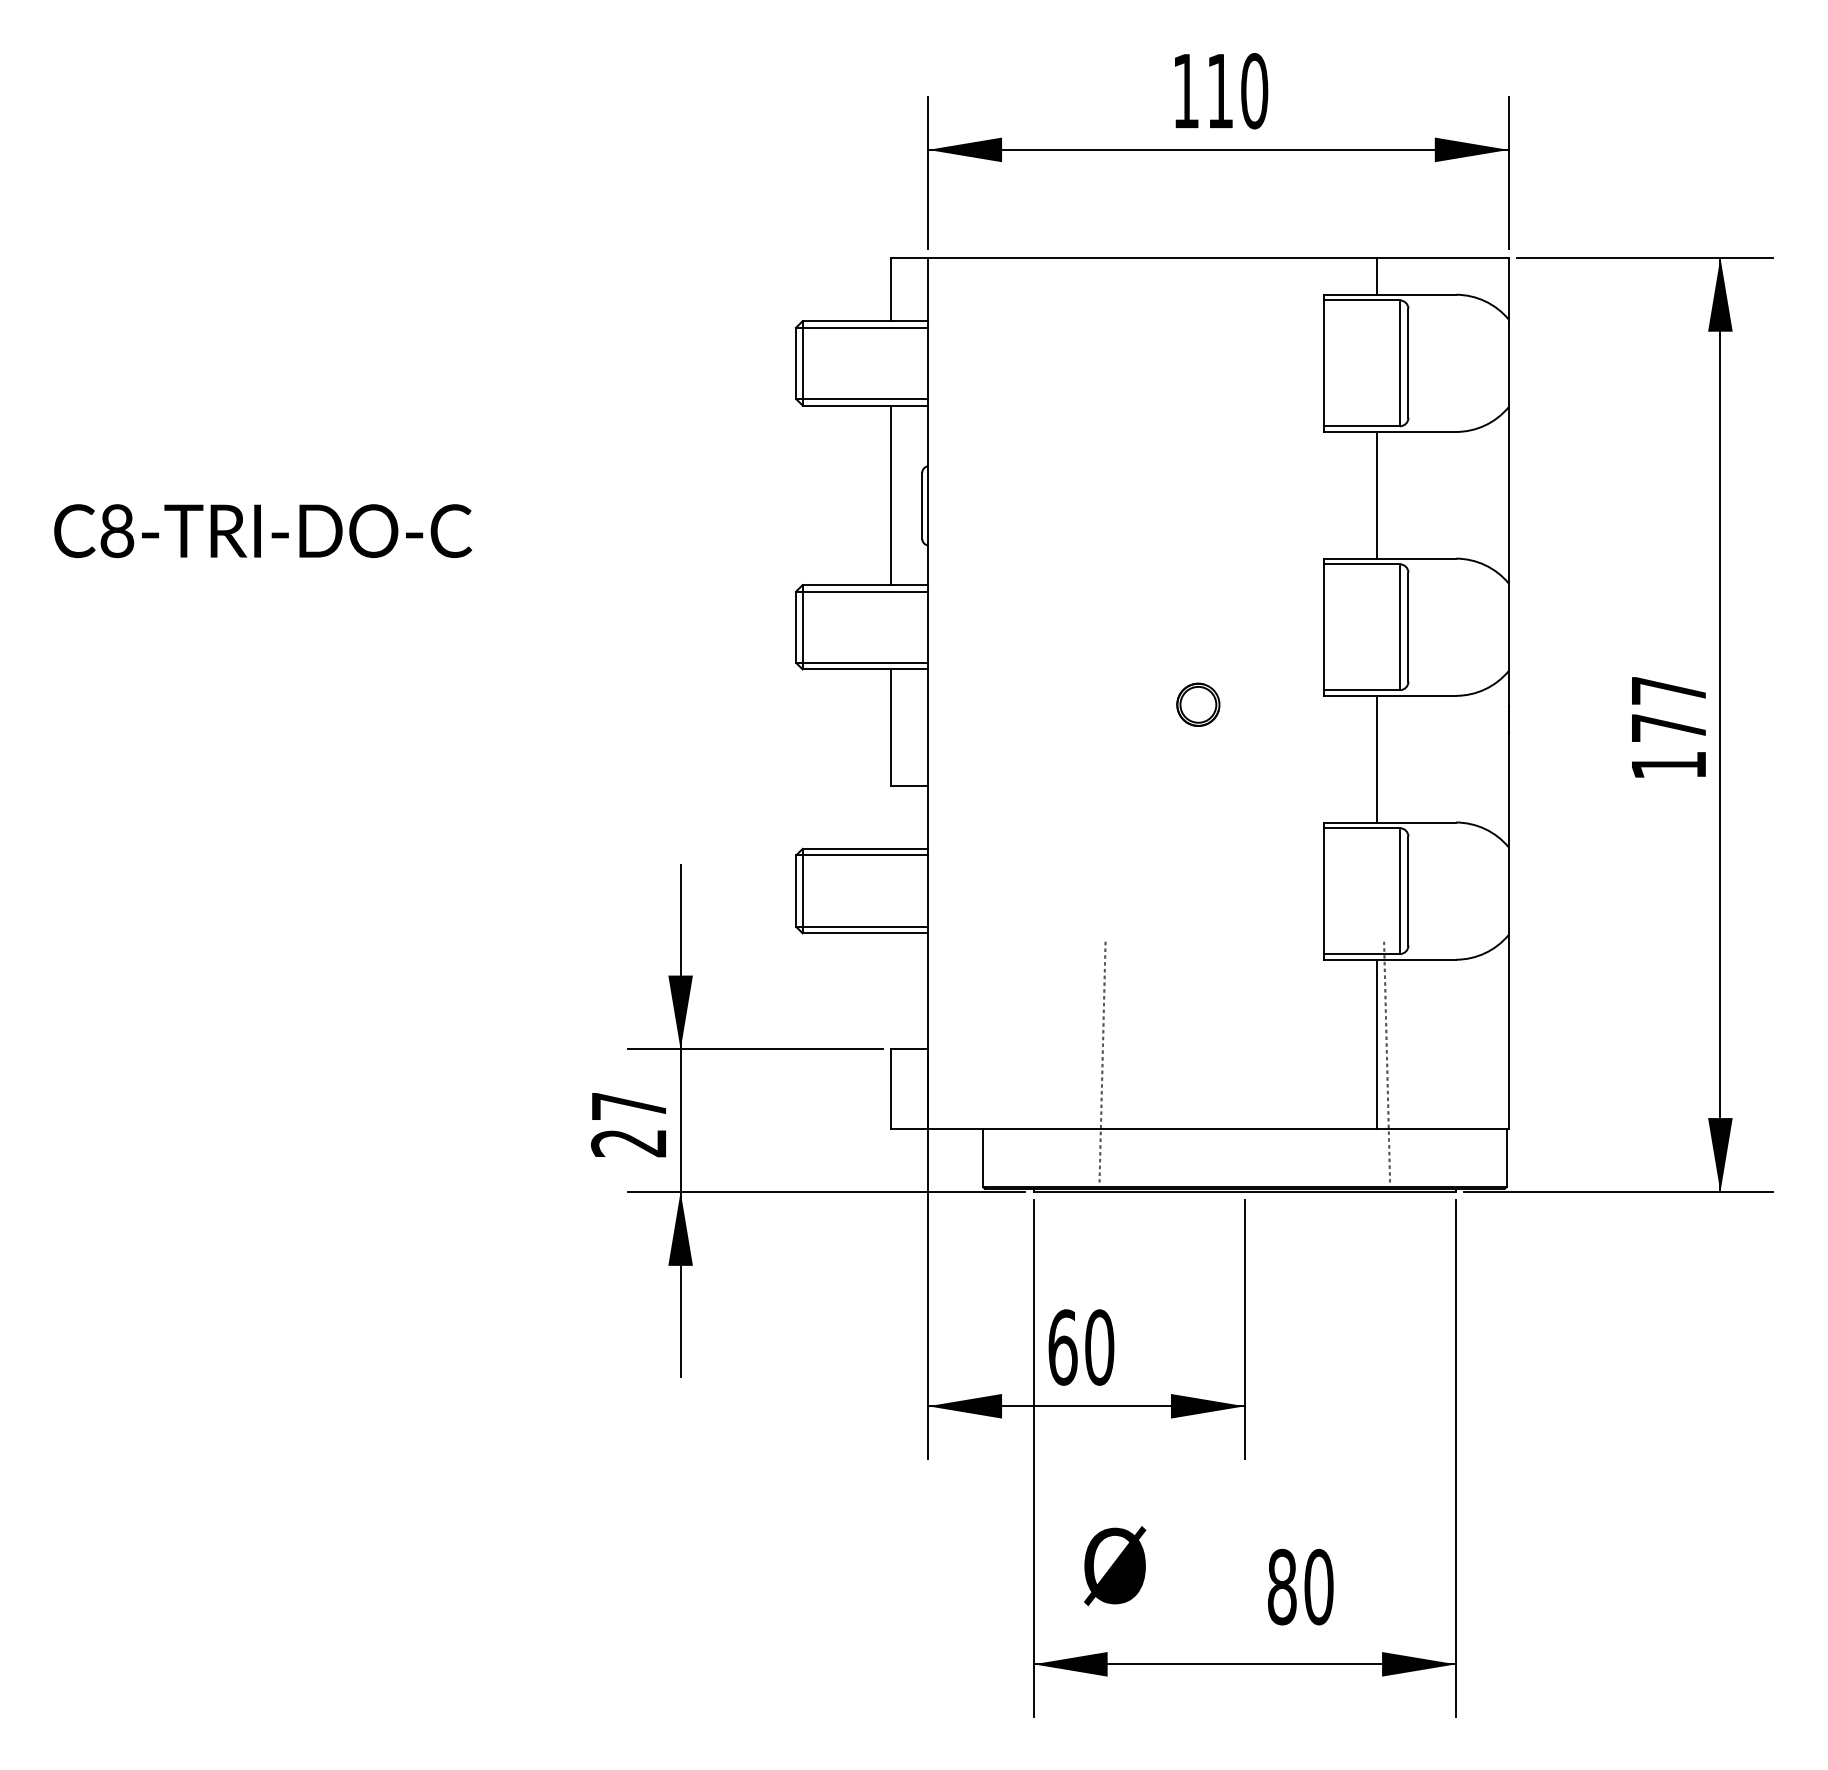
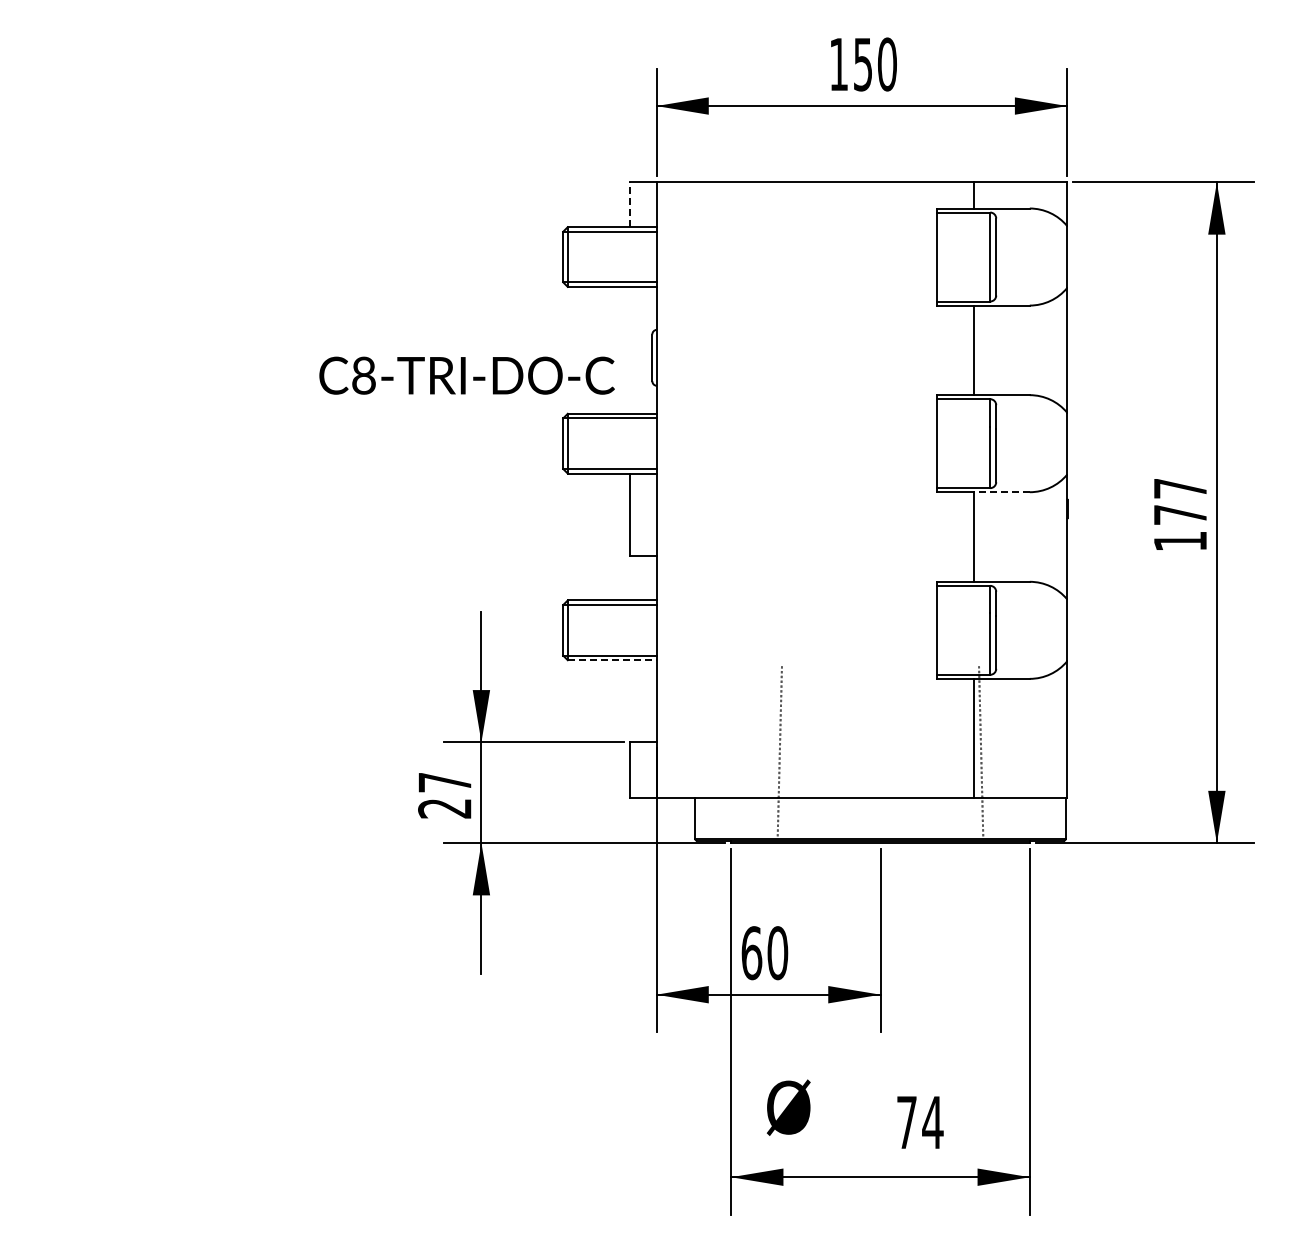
text: (1219, 91) -> (862, 64), 110 -> 150
line: (891, 289) -> (630, 204), solid -> dashed
line: (891, 494) -> (630, 349), removed
text: (262, 530) -> (466, 375), moved
line: (1415, 696) -> (1001, 492), solid -> dashed
part: (1198, 704) -> (847, 498), removed
line: (865, 933) -> (612, 660), solid -> dashed
text: (1299, 1586) -> (919, 1122), 80 -> 74

